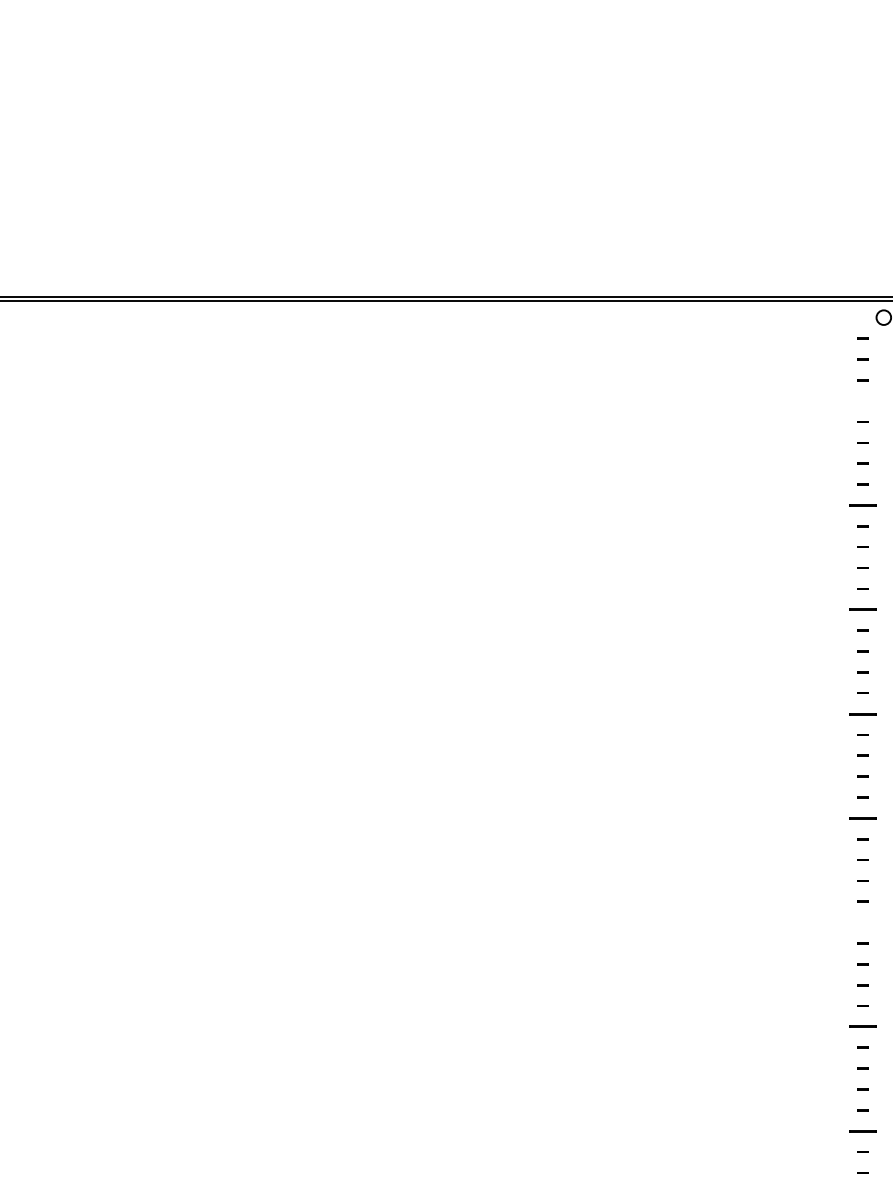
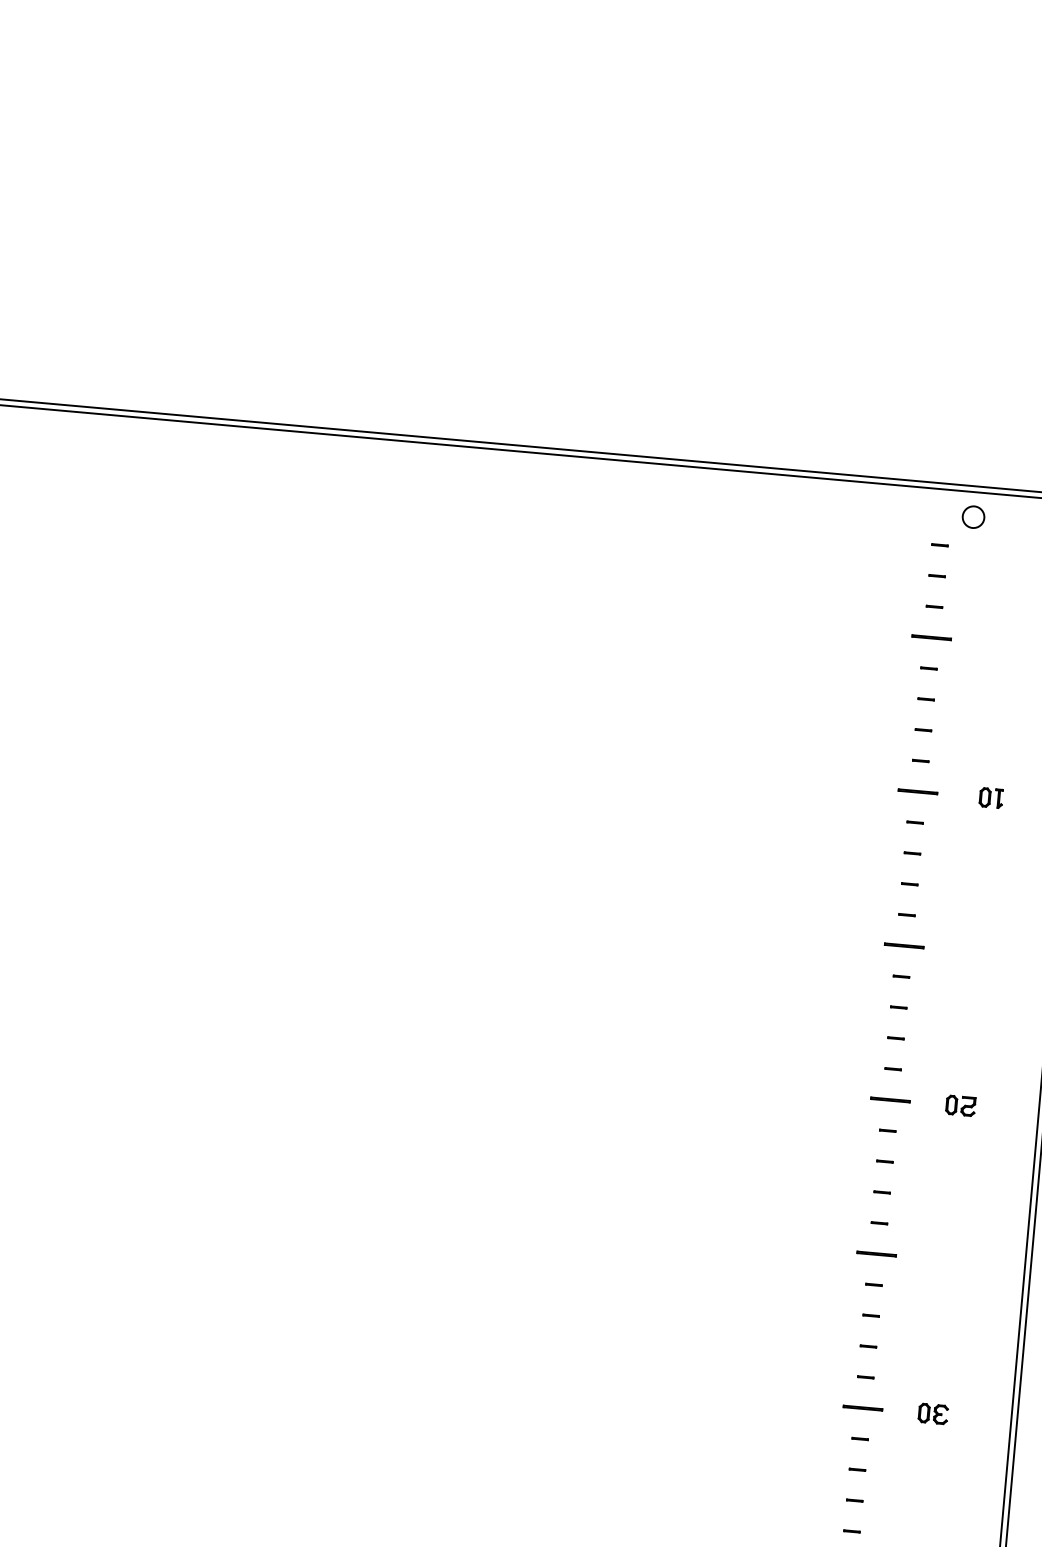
line: (862, 401) -> (930, 638), added
line: (862, 922) -> (862, 1407), added

